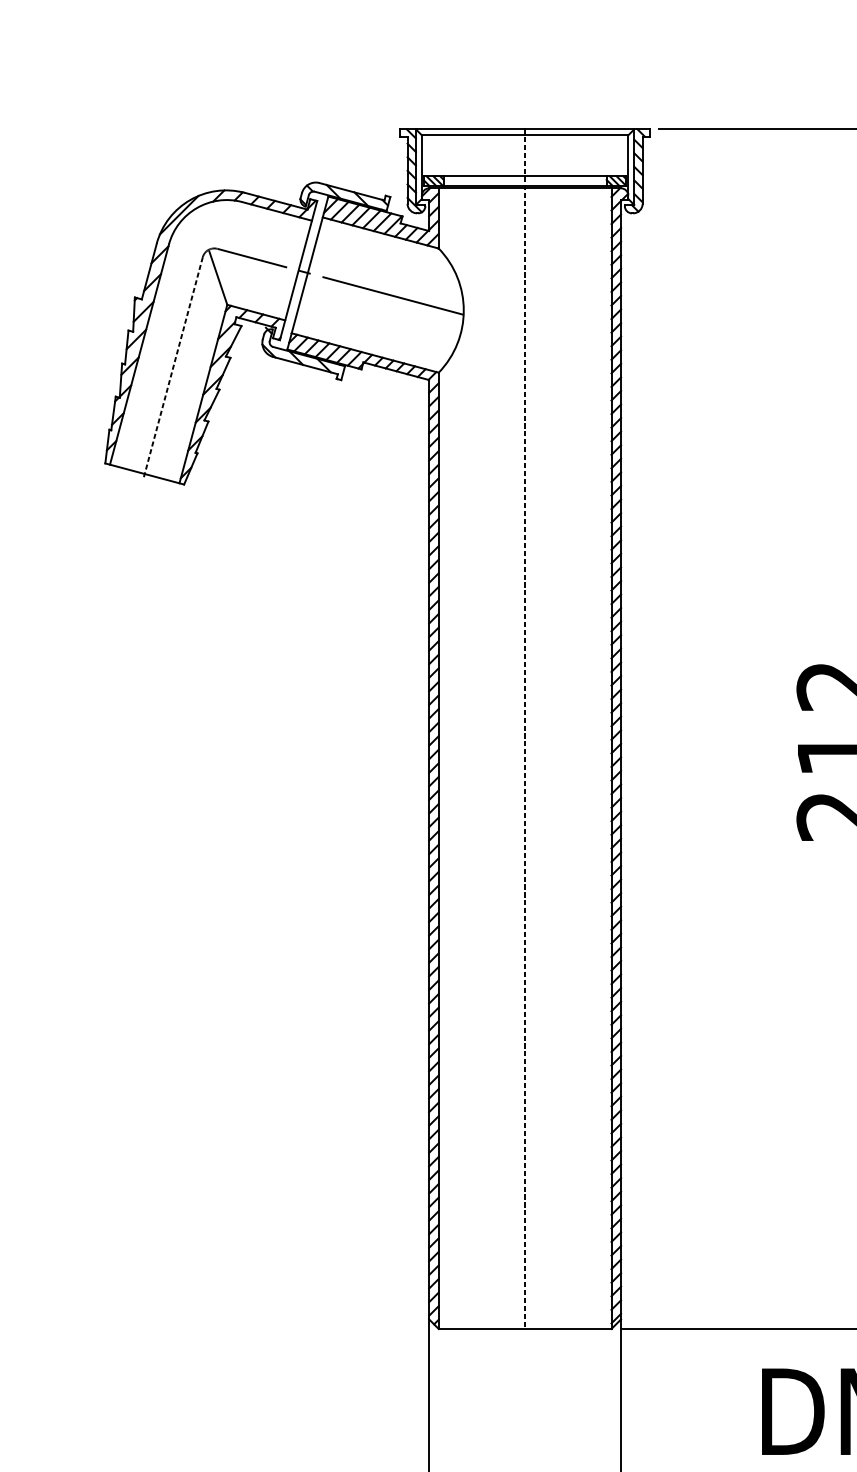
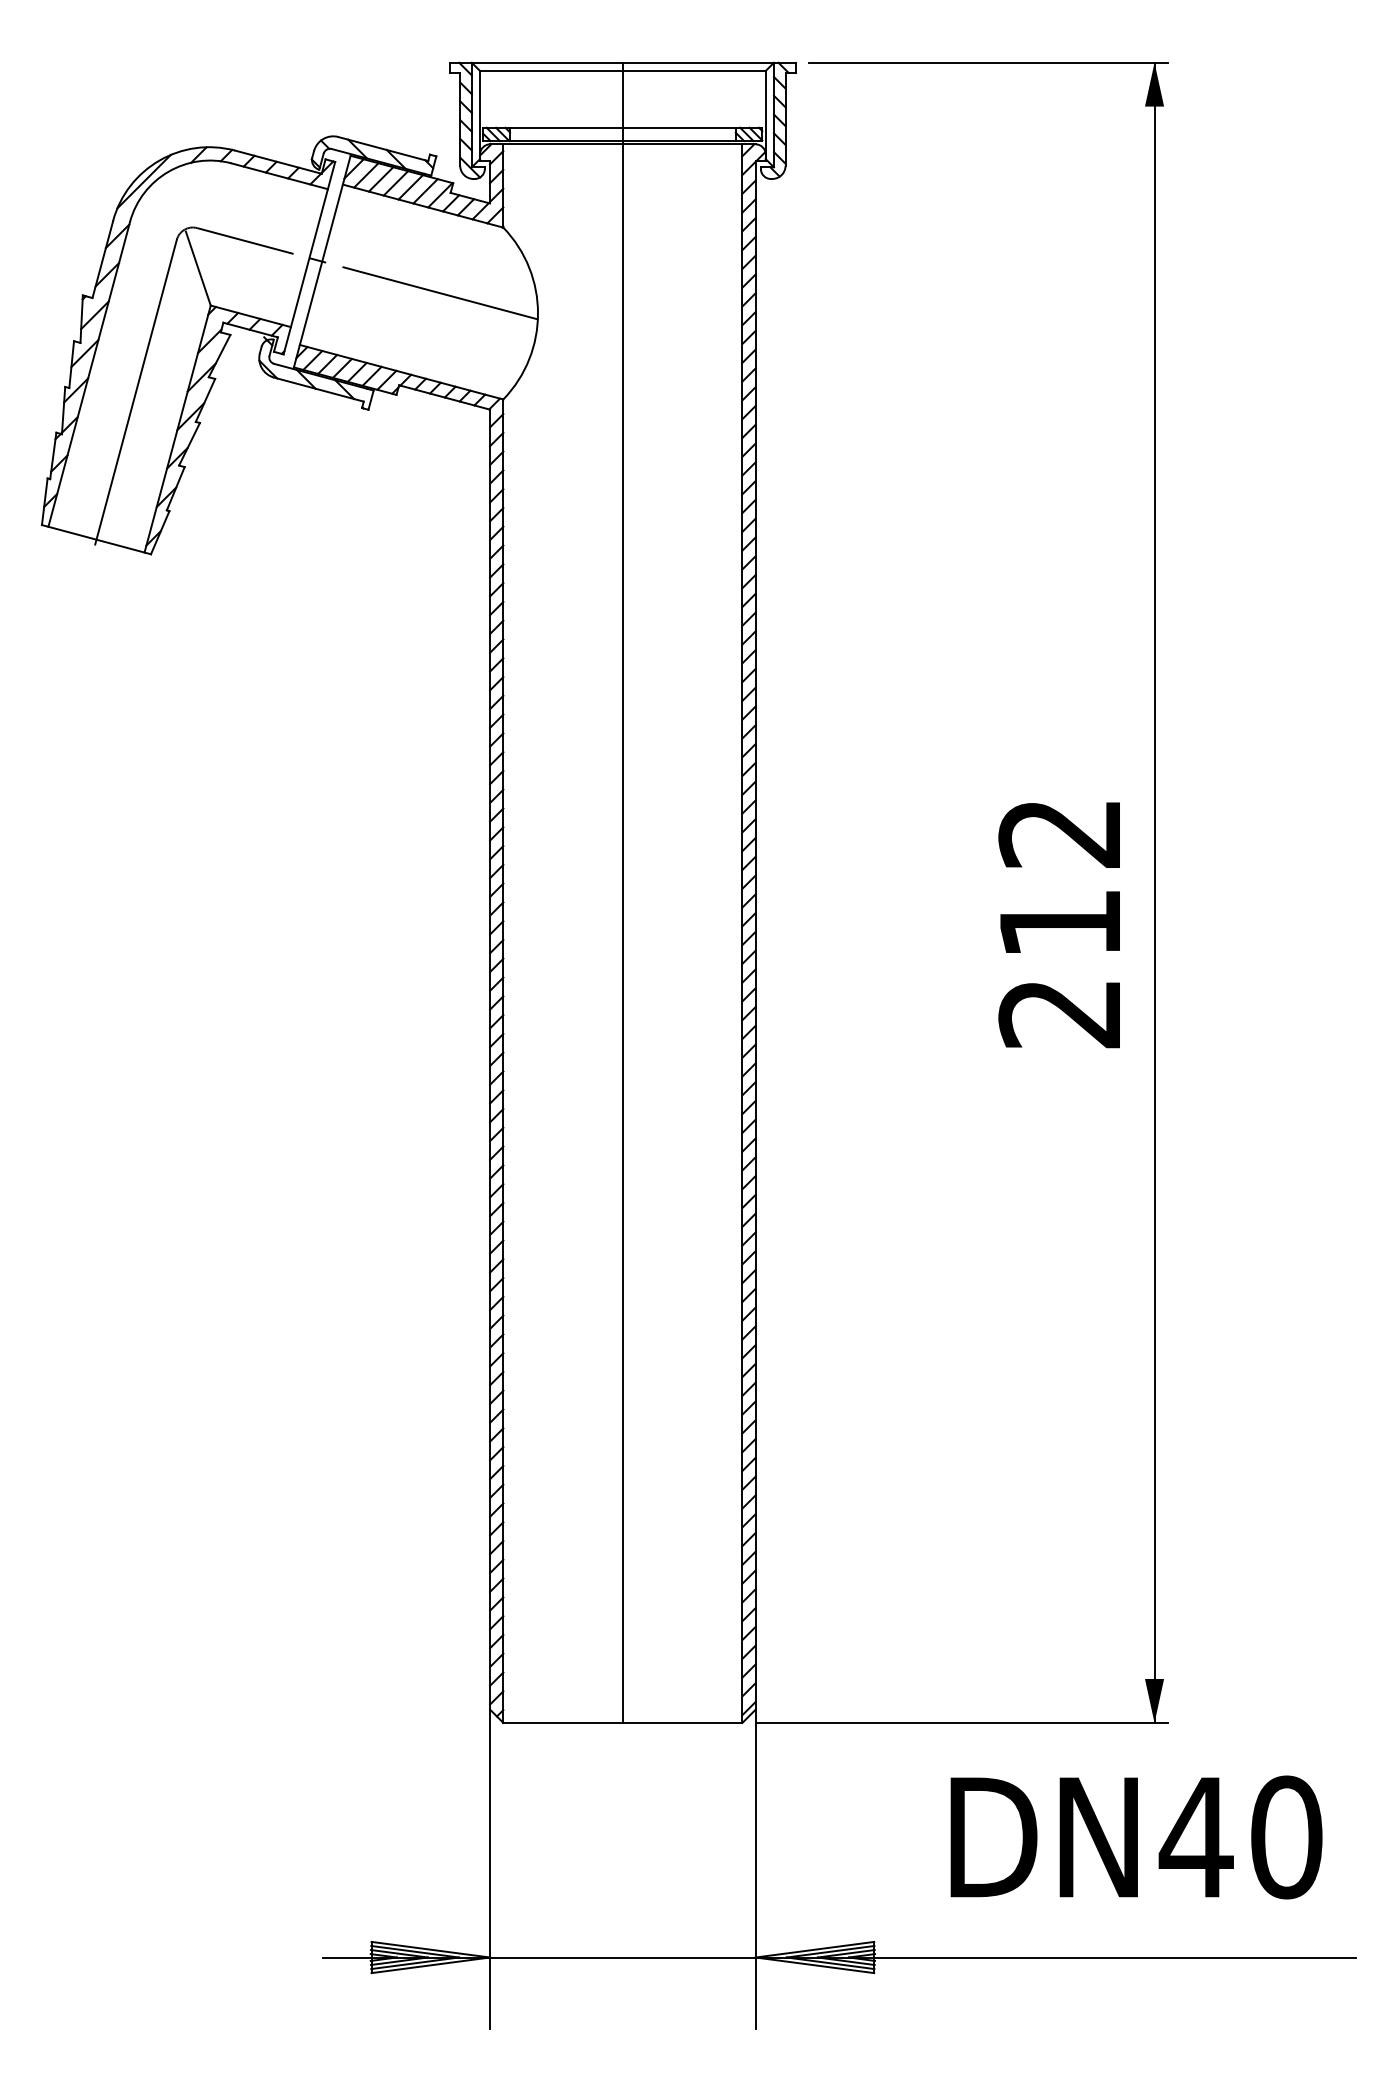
line: (173, 367) -> (136, 392), dashed -> solid
line: (524, 729) -> (622, 893), dashed -> solid

